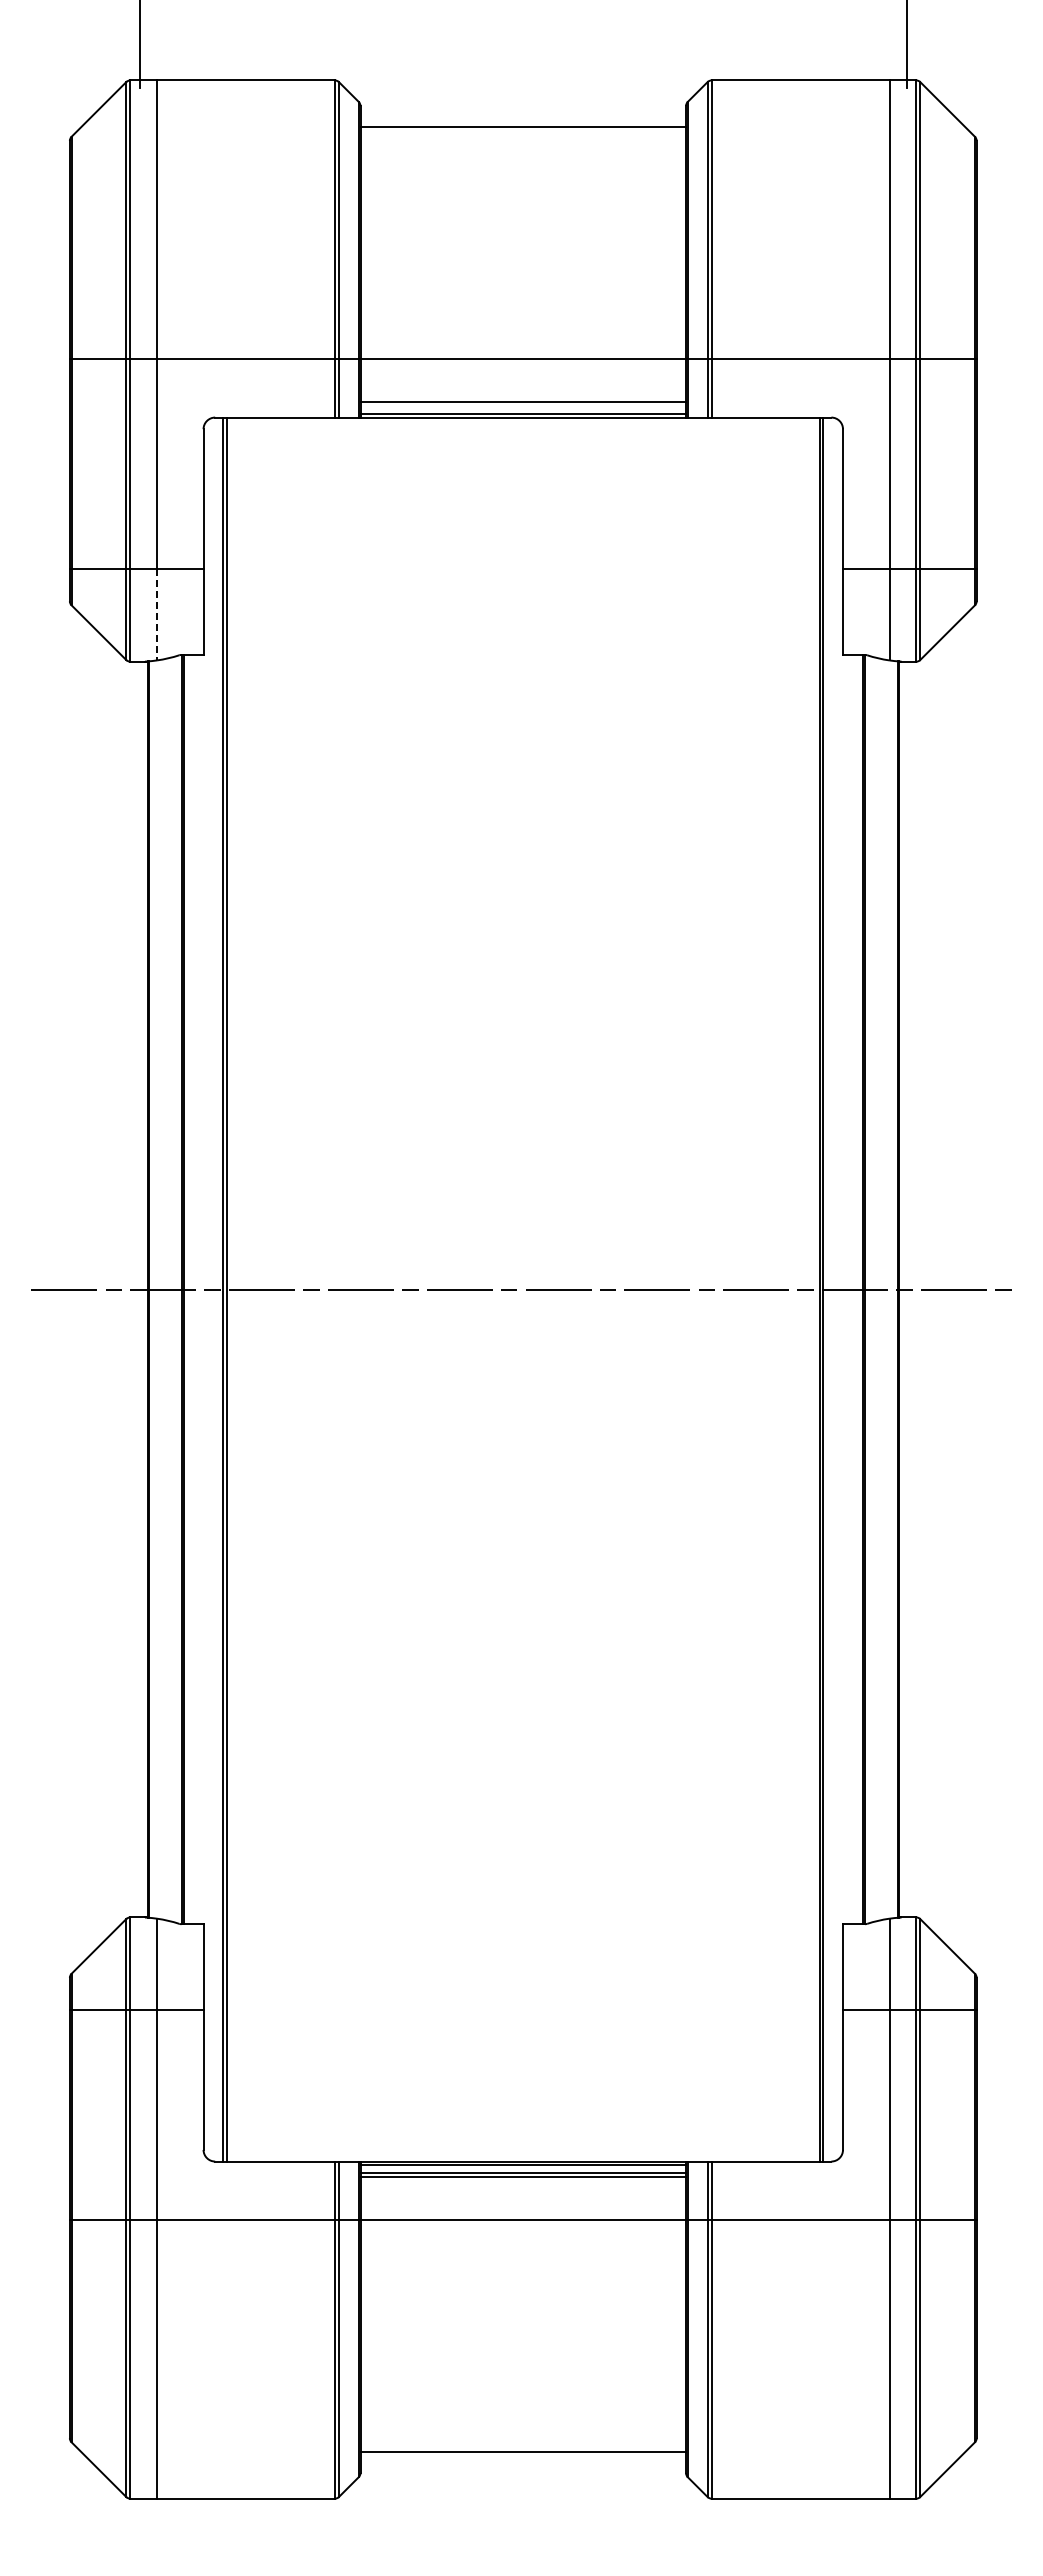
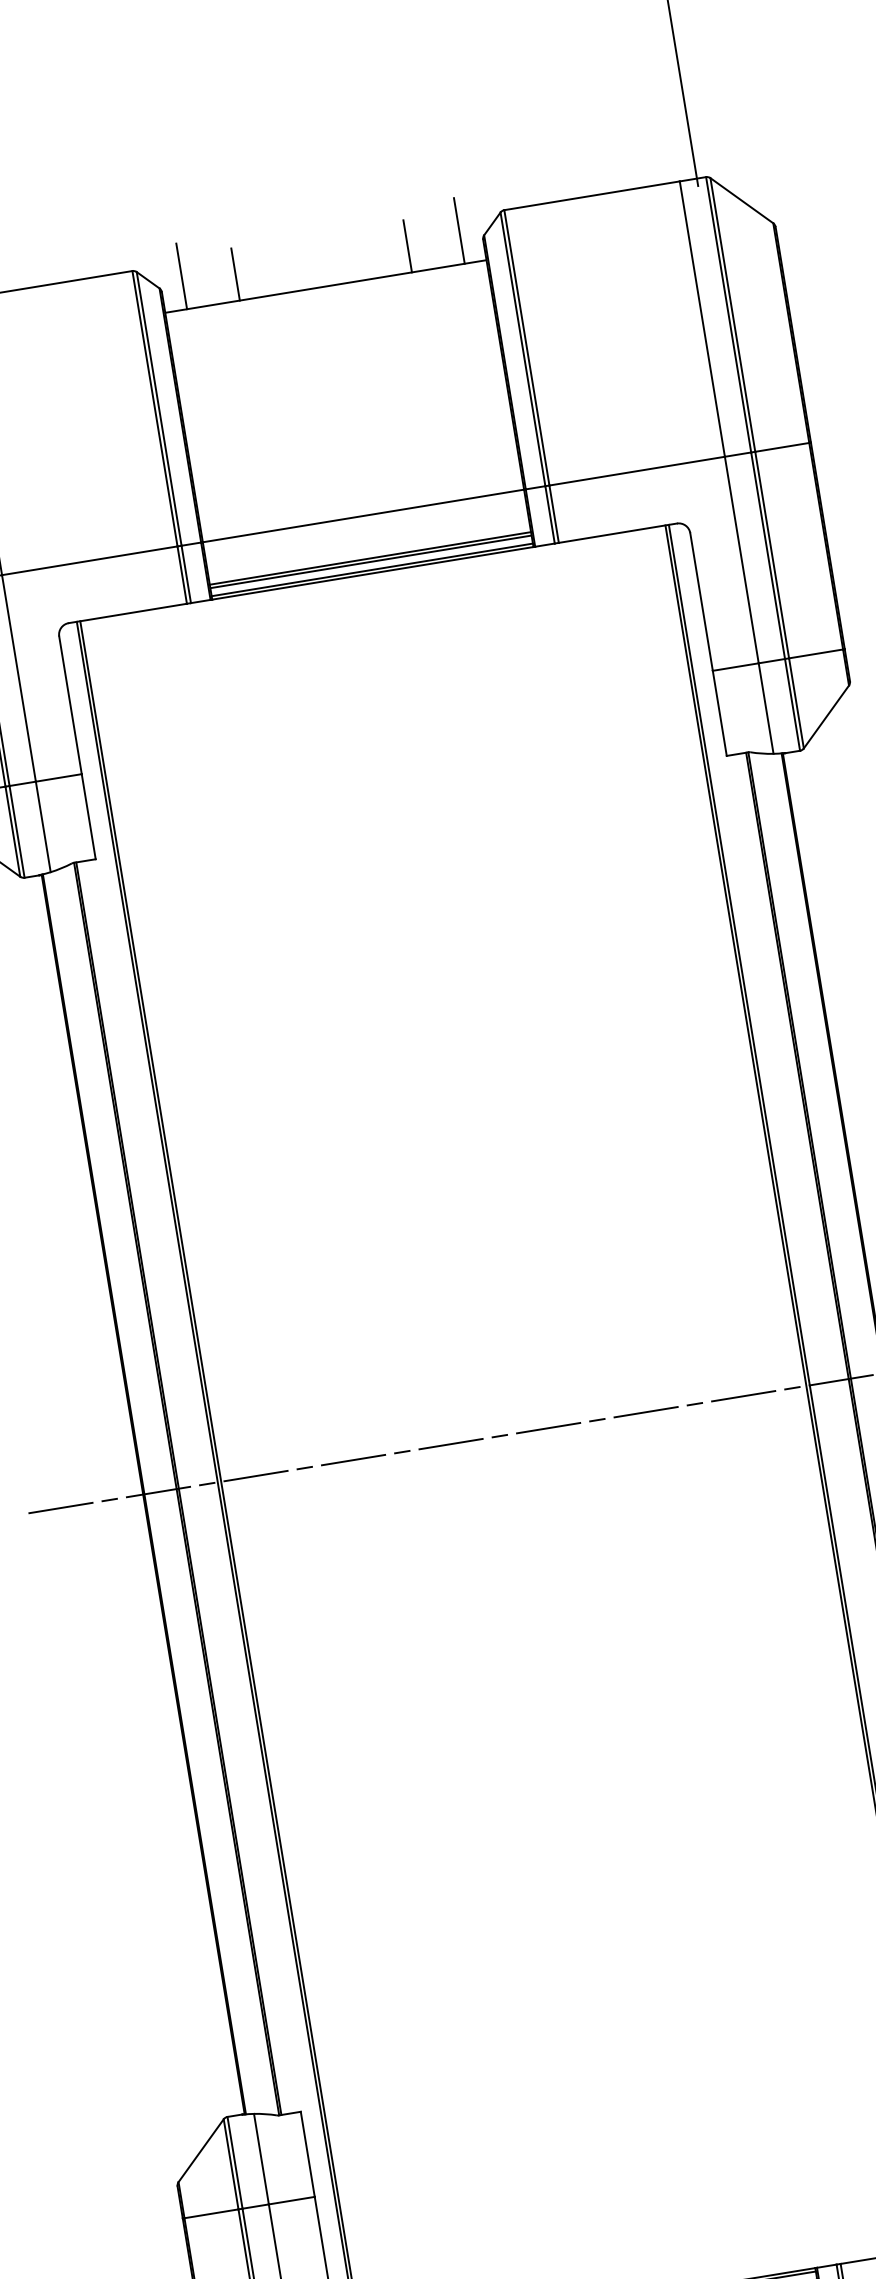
line: (382, 93) -> (181, 276), added
line: (663, 93) -> (458, 230), added
line: (436, 100) -> (235, 274), added
line: (610, 100) -> (407, 246), added
line: (523, 405) -> (371, 561), added
line: (157, 614) -> (43, 826), dashed -> solid

